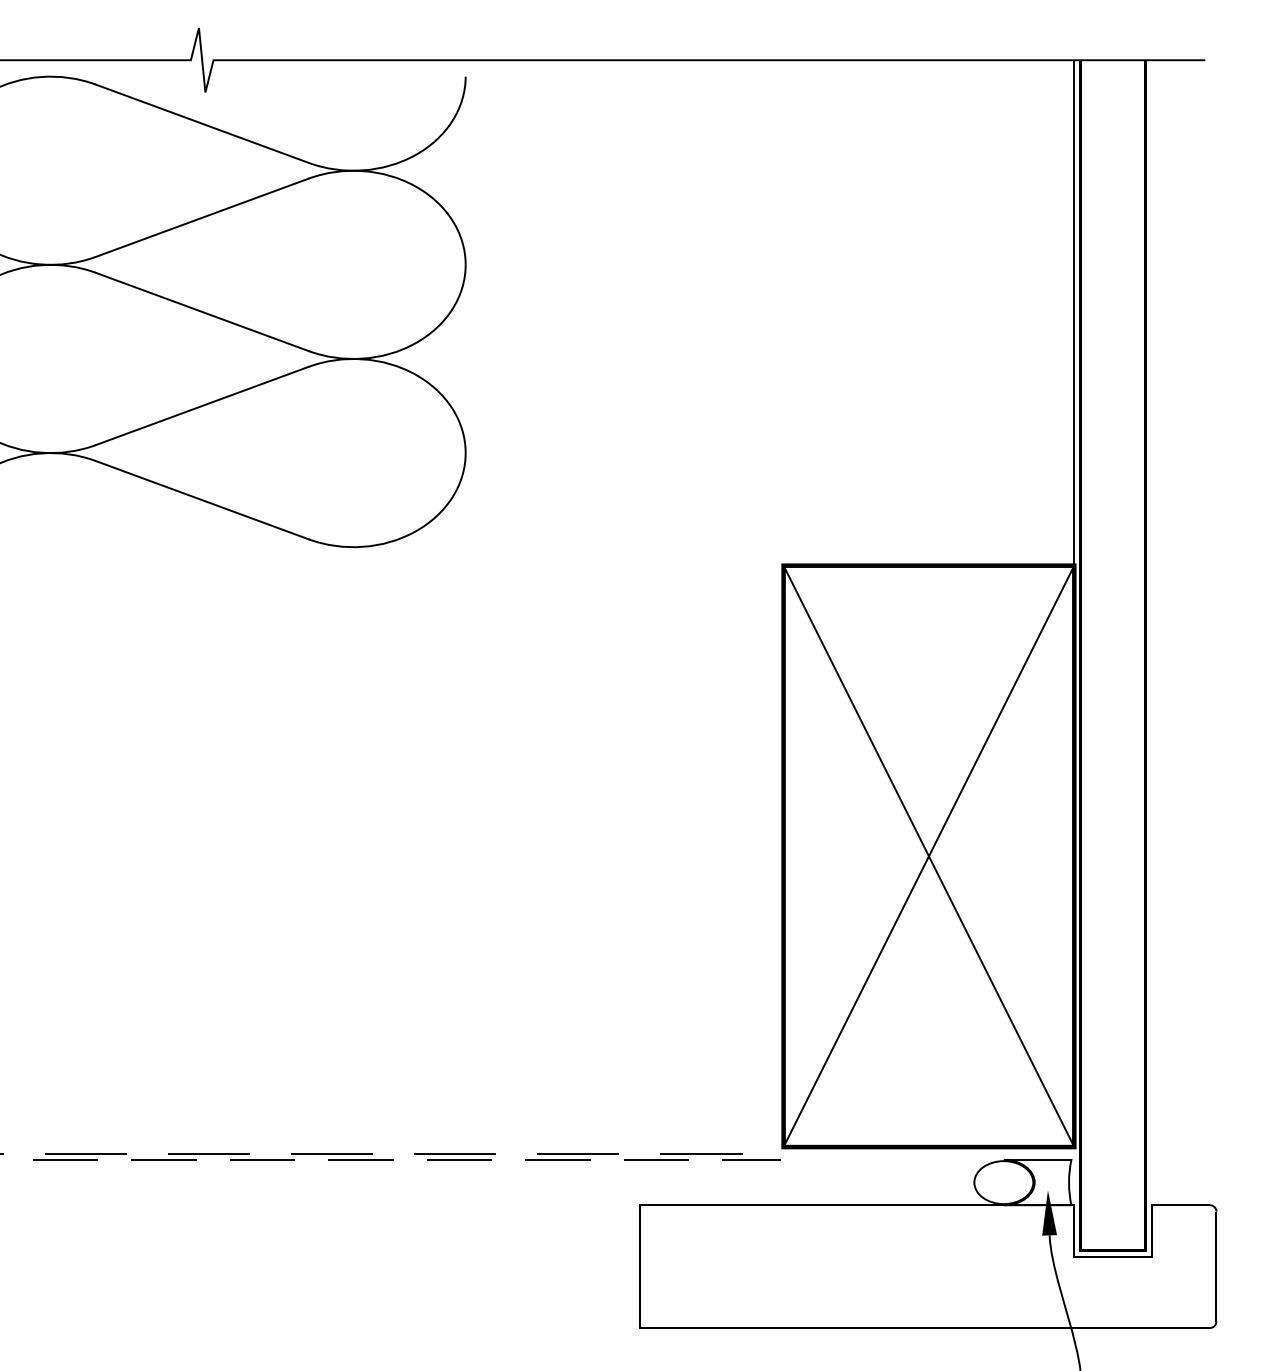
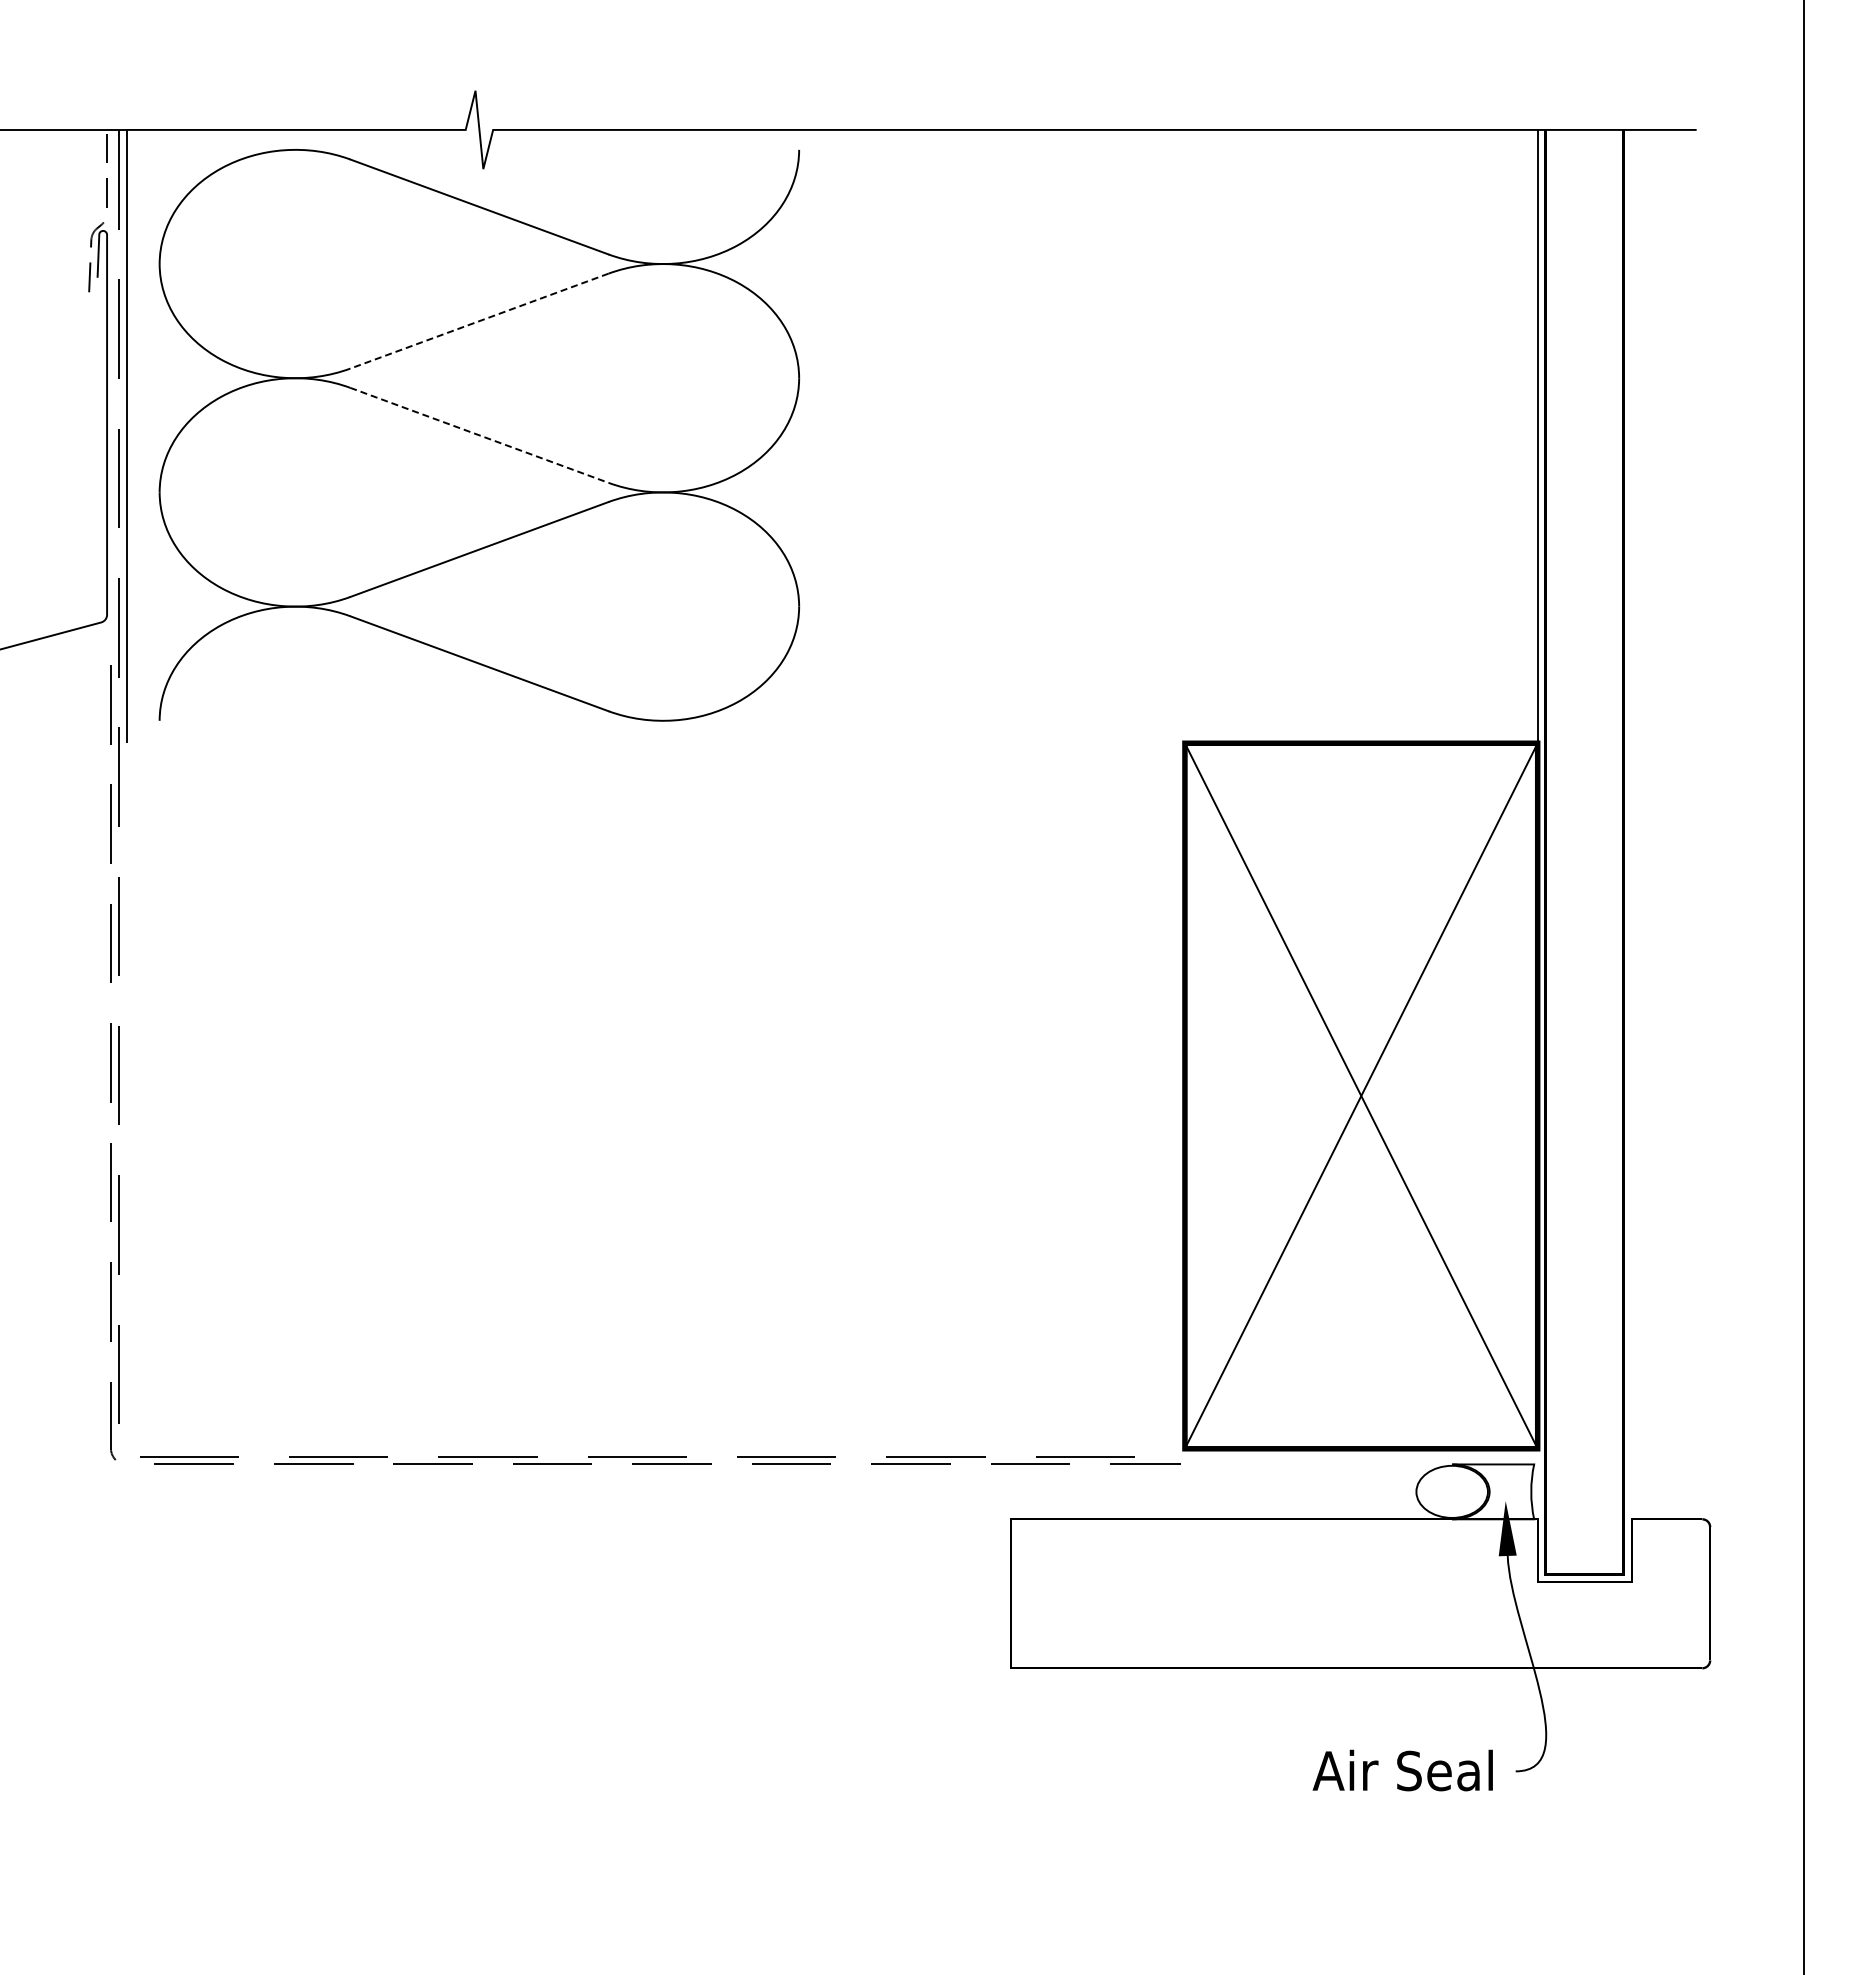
line: (202, 218) -> (479, 321), solid -> dashed
line: (202, 312) -> (479, 435), solid -> dashed

